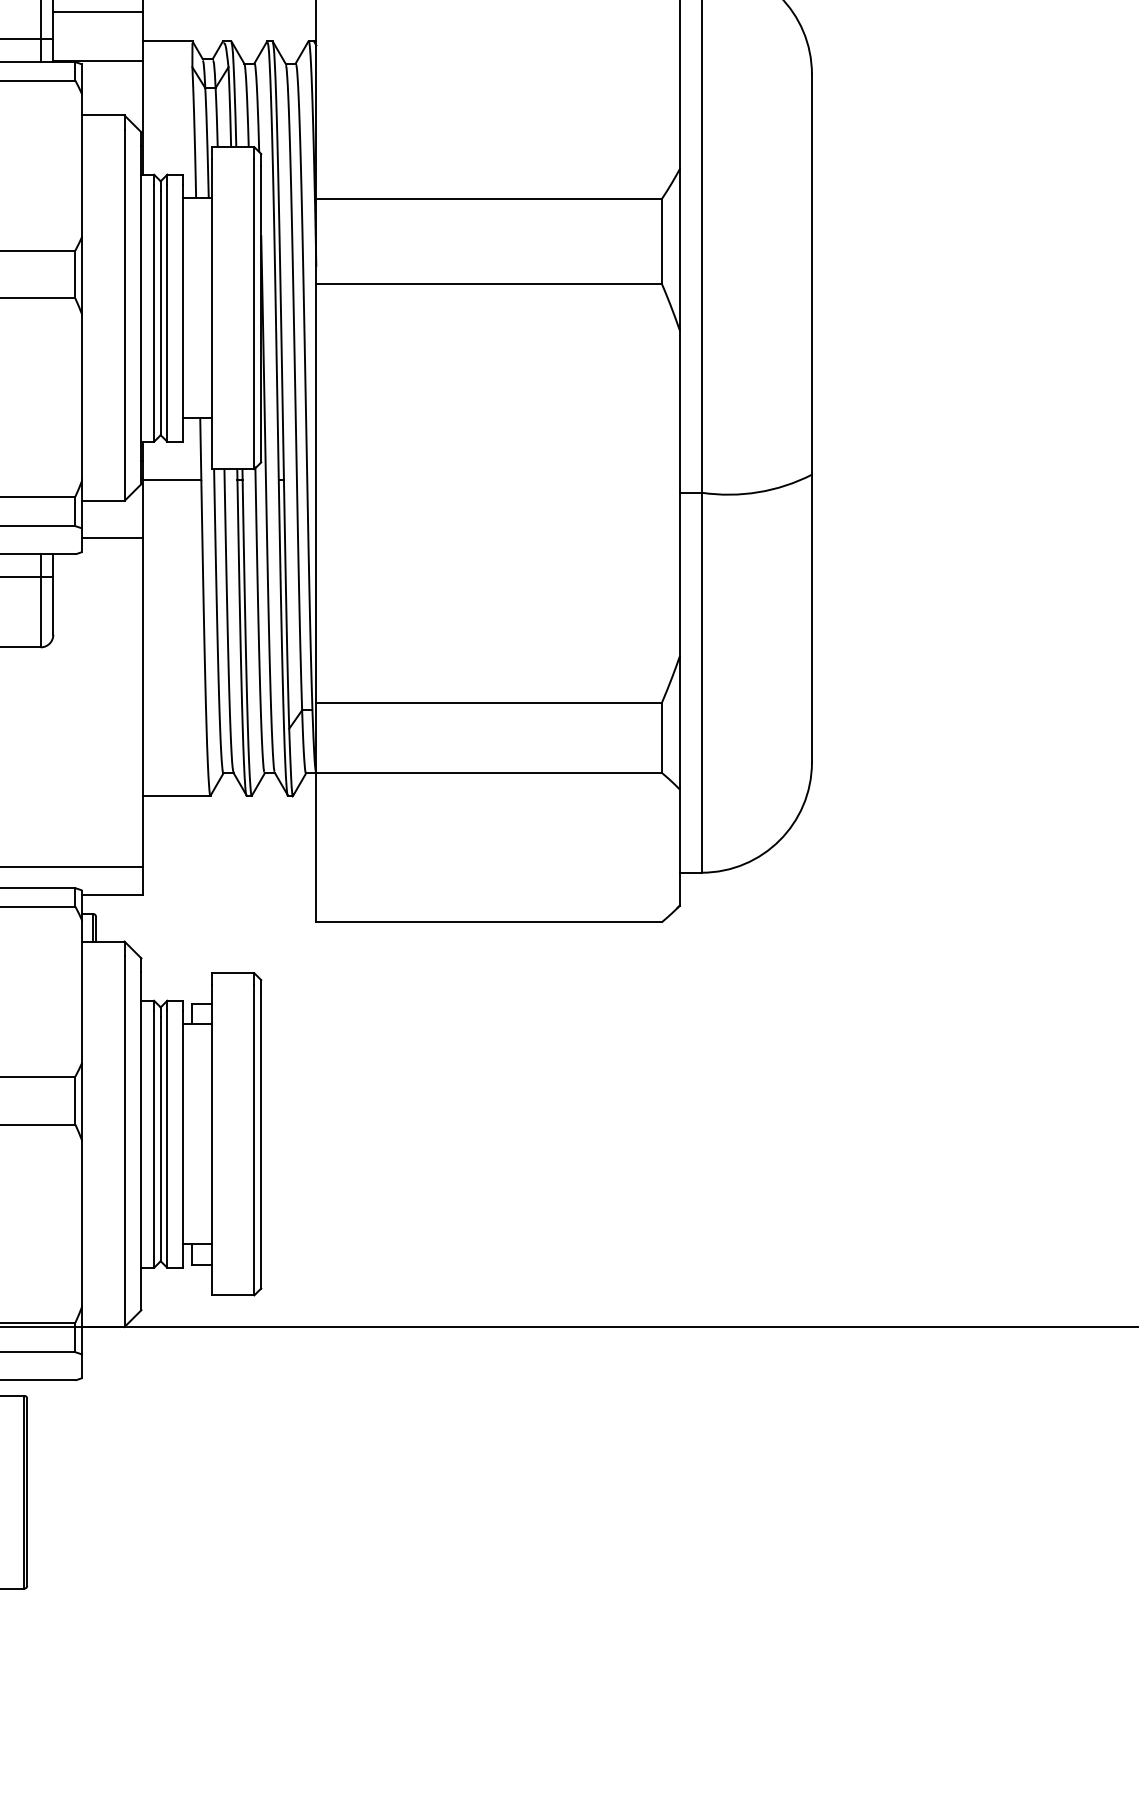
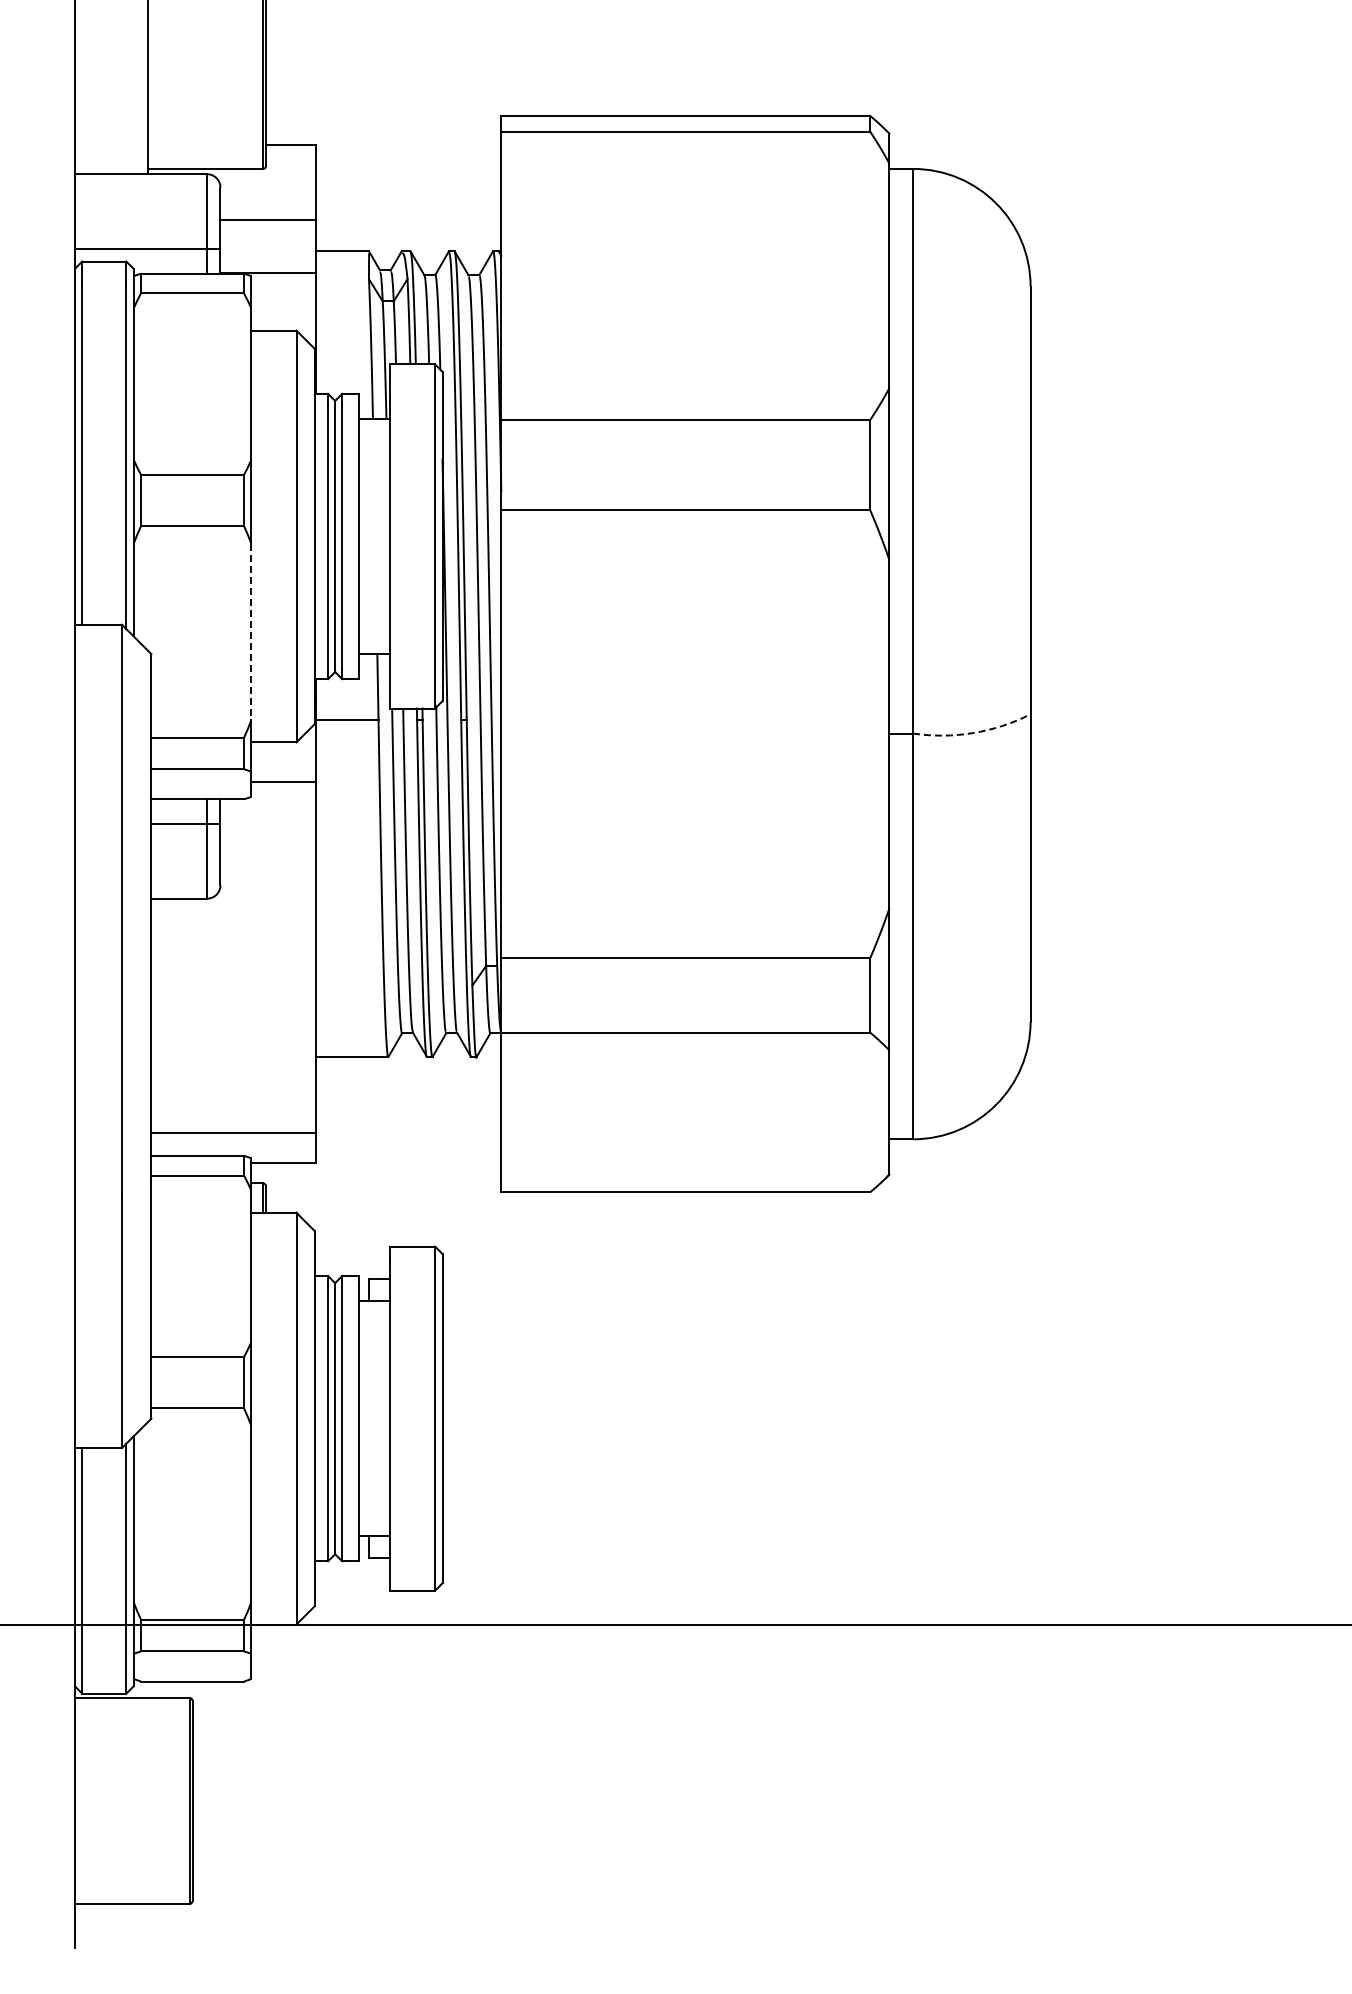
line: (82, 398) -> (251, 632), solid -> dashed
arc: (758, 492) -> (973, 733), solid -> dashed

